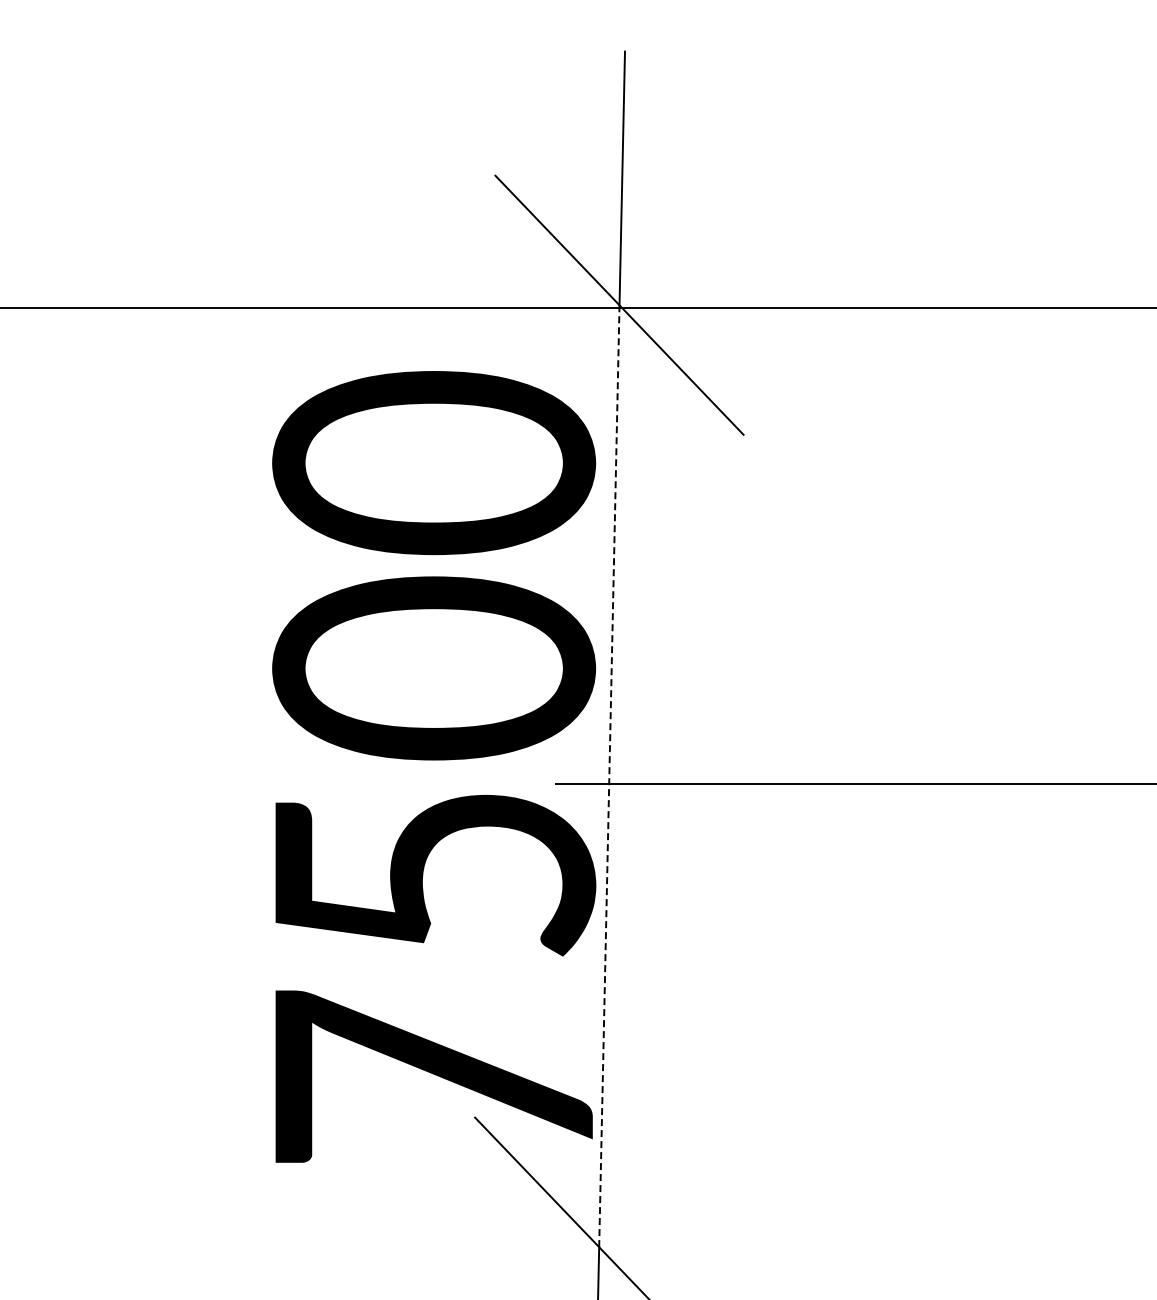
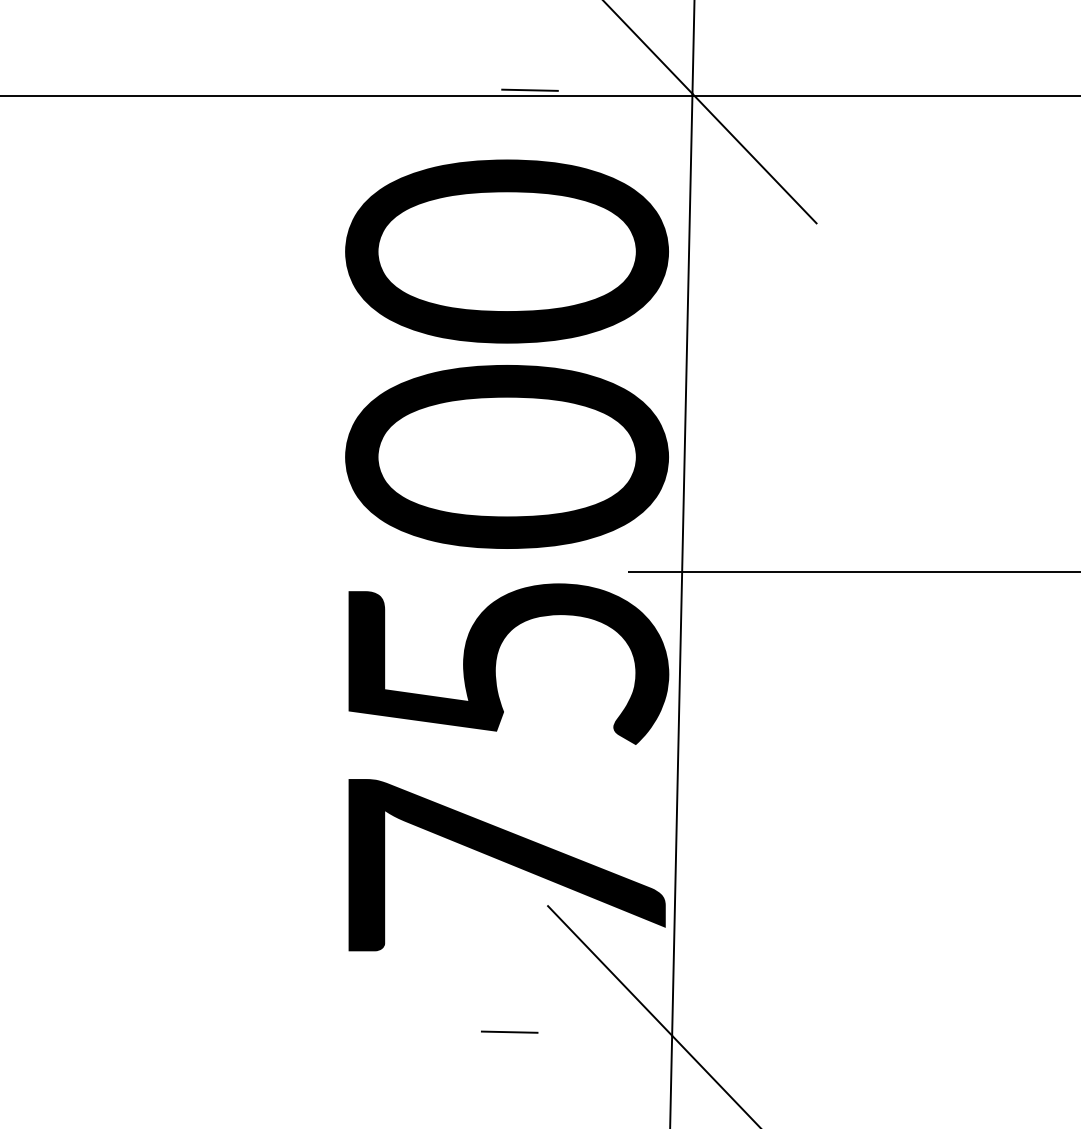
line: (456, 301) -> (529, 90), added
line: (609, 776) -> (682, 565), dashed -> solid
line: (436, 1243) -> (509, 1032), added

